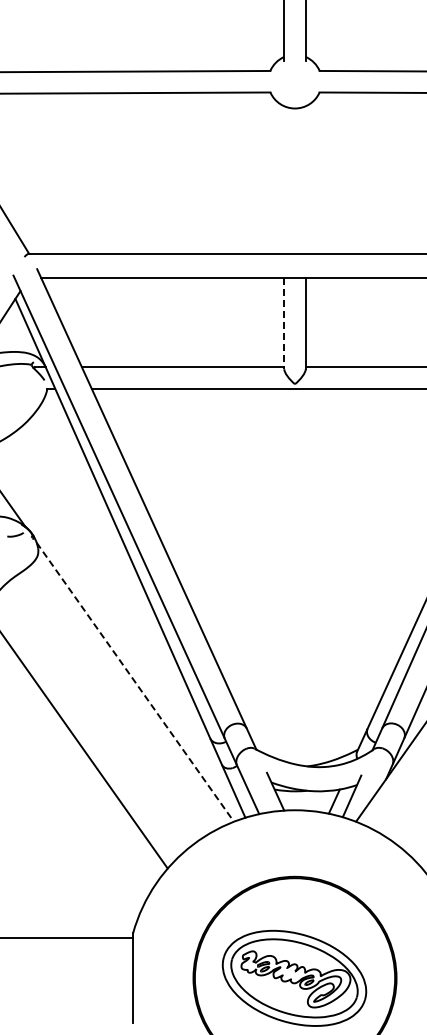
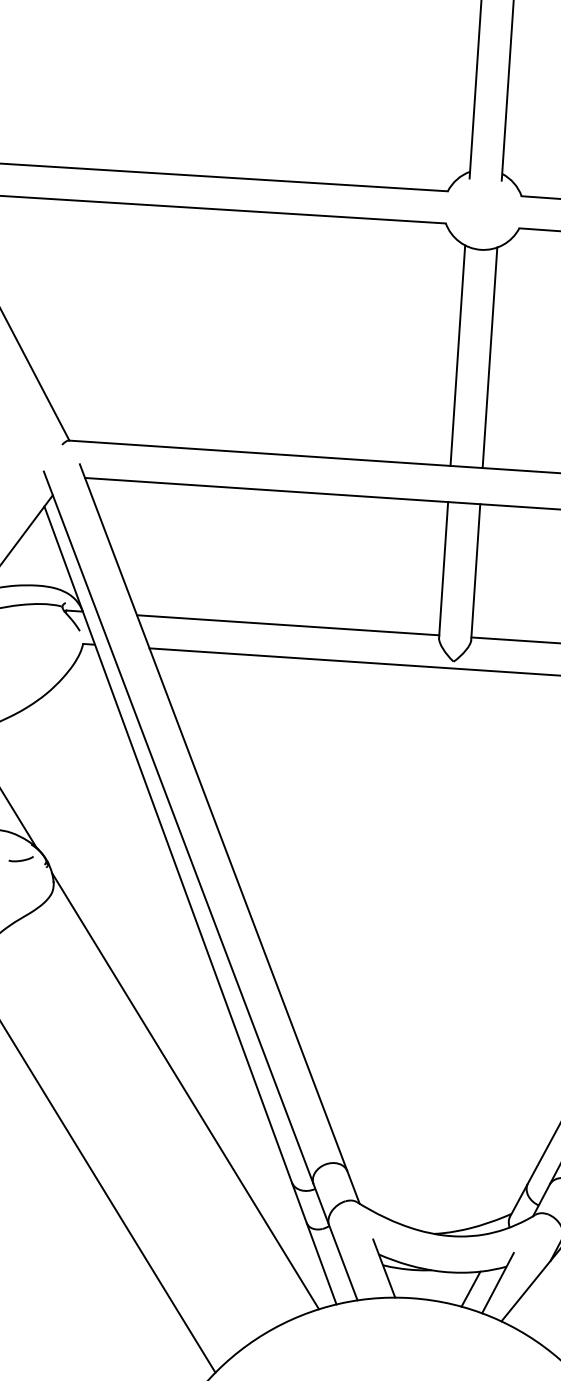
line: (284, 179) -> (458, 354), added
line: (305, 179) -> (489, 356), added
line: (284, 323) -> (443, 569), dashed -> solid
line: (135, 682) -> (185, 1091), dashed -> solid

